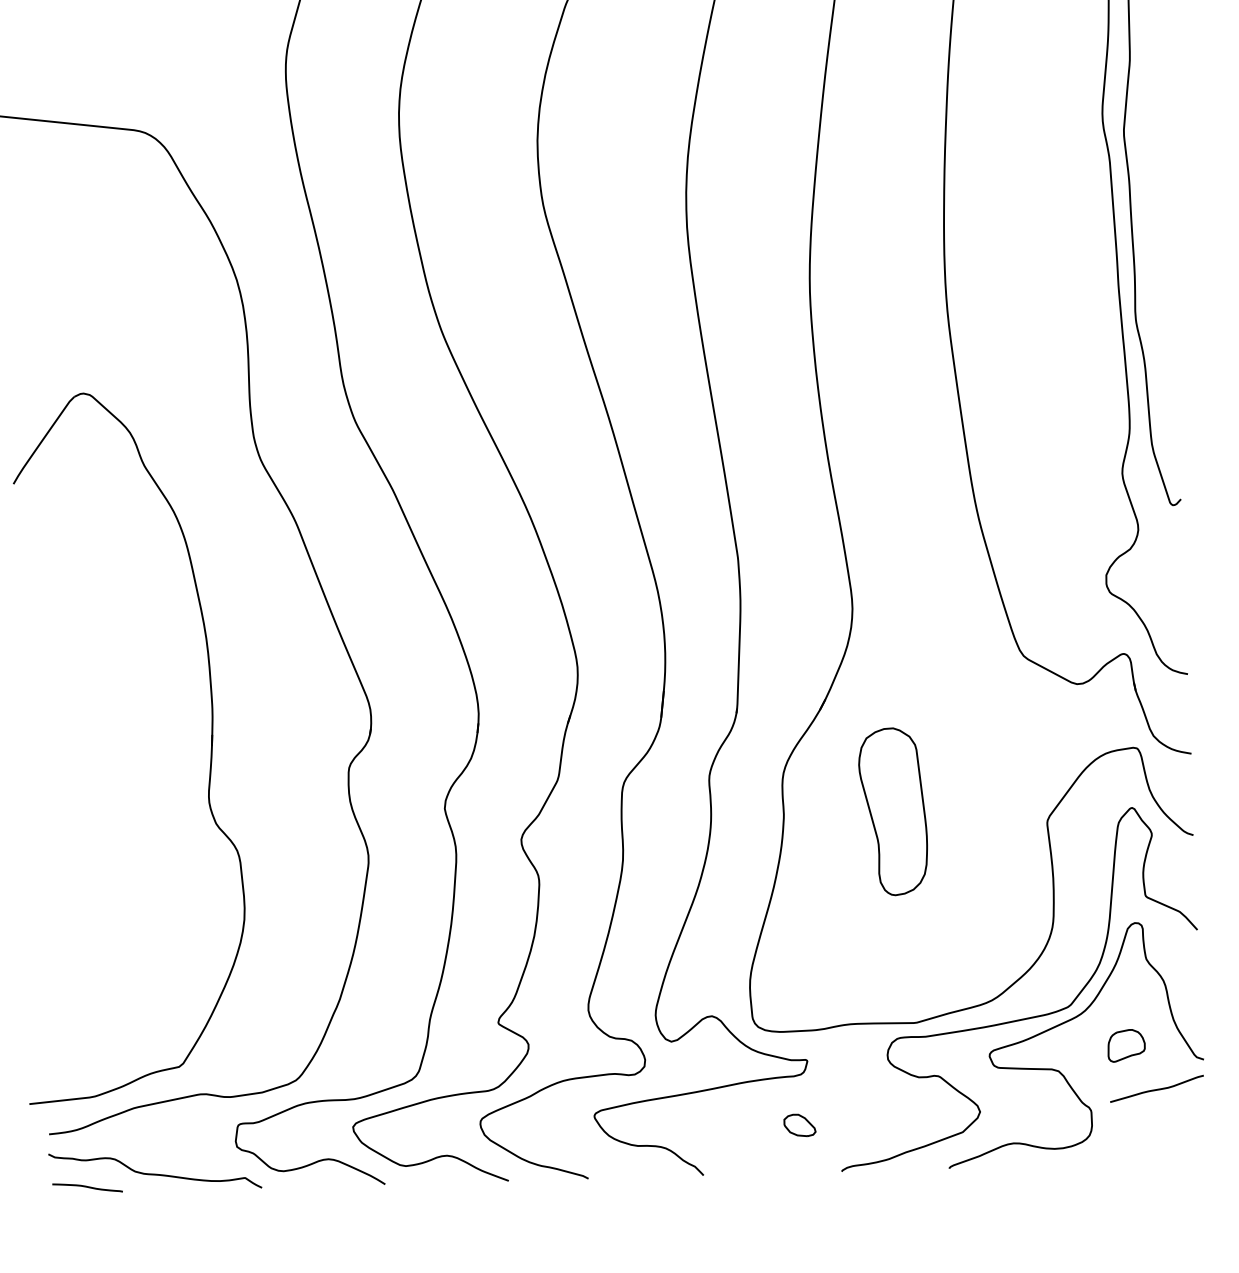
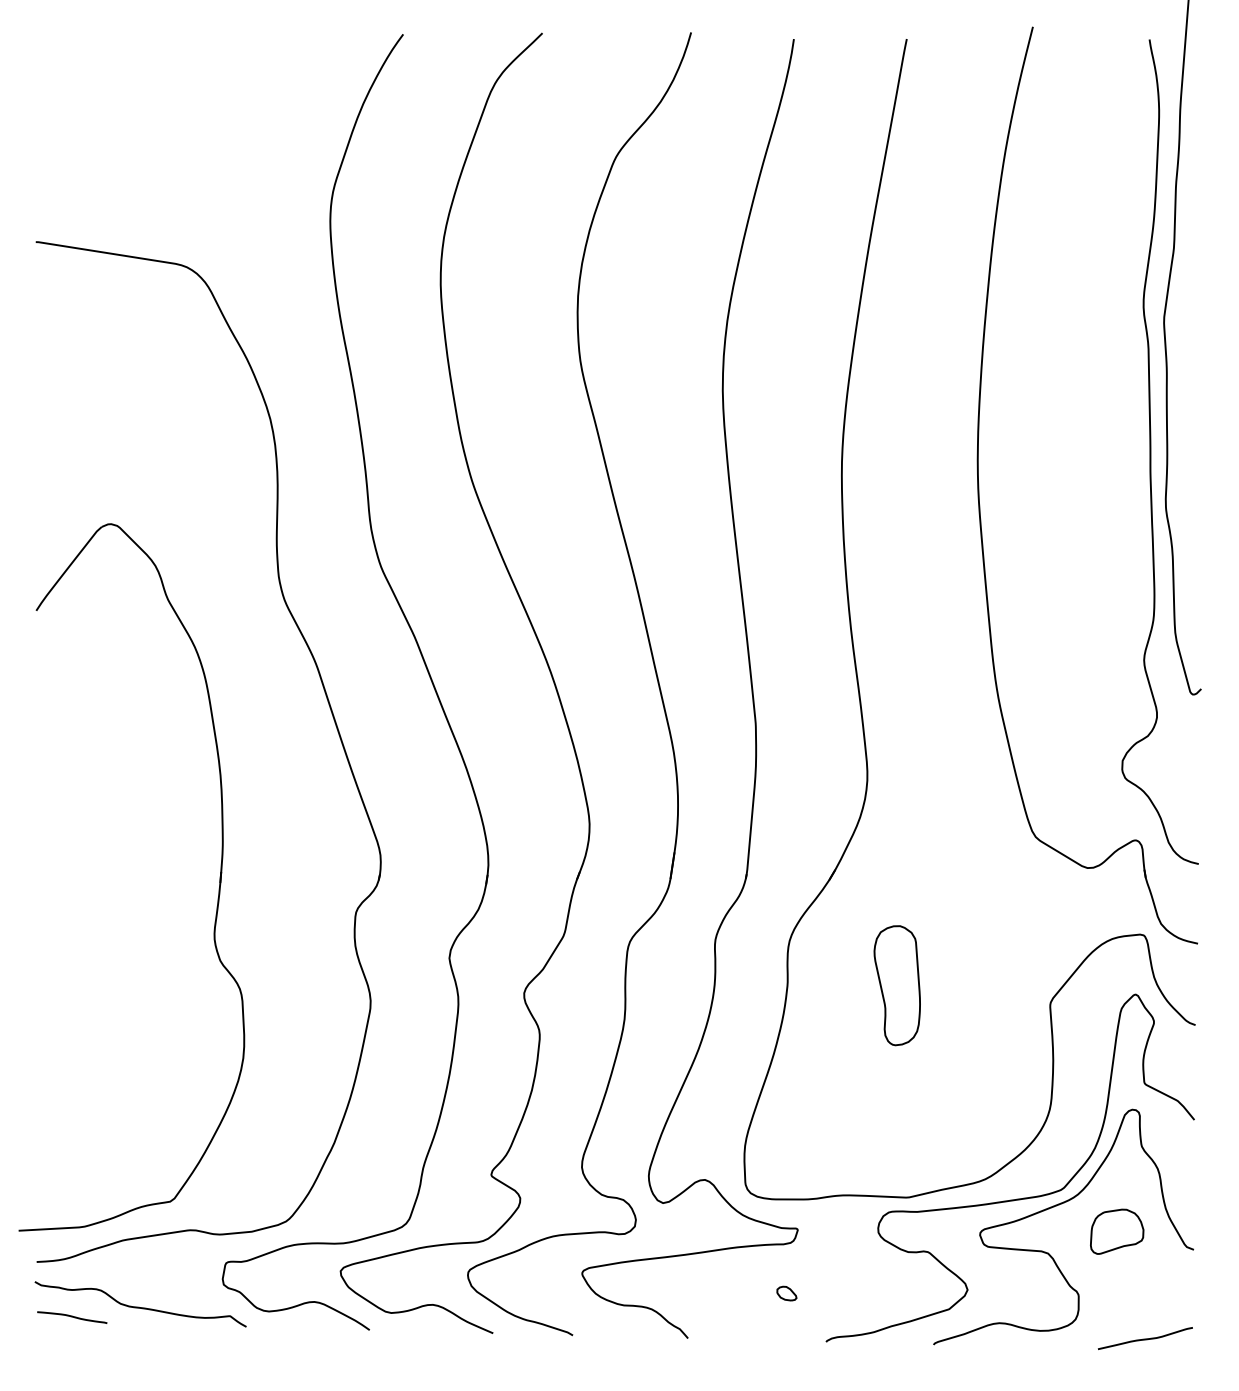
part: (892, 811) -> (896, 985), size x0.71
part: (1126, 1045) -> (1117, 1231), size x1.43
curve: (1157, 1088) -> (1145, 1338), moved
part: (799, 1125) -> (786, 1293), size x0.62

